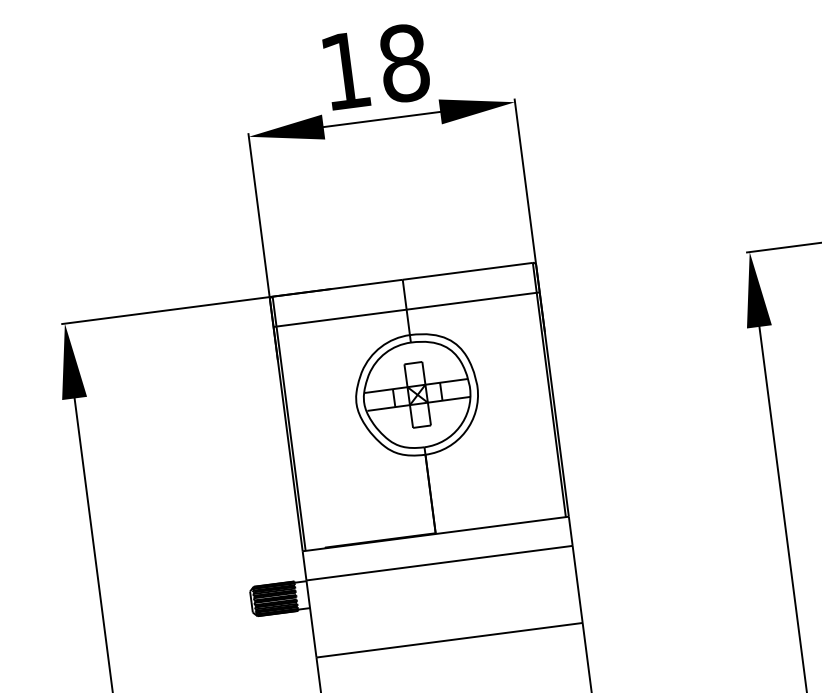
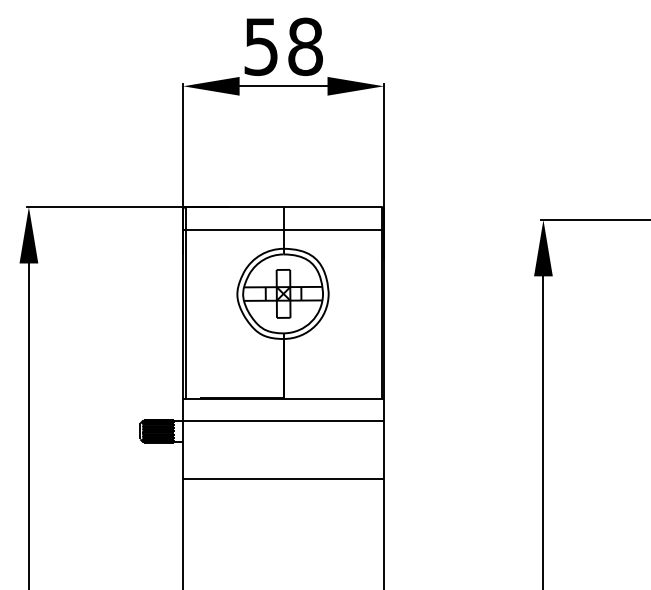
text: (344, 72) -> (260, 47), 18 -> 58

